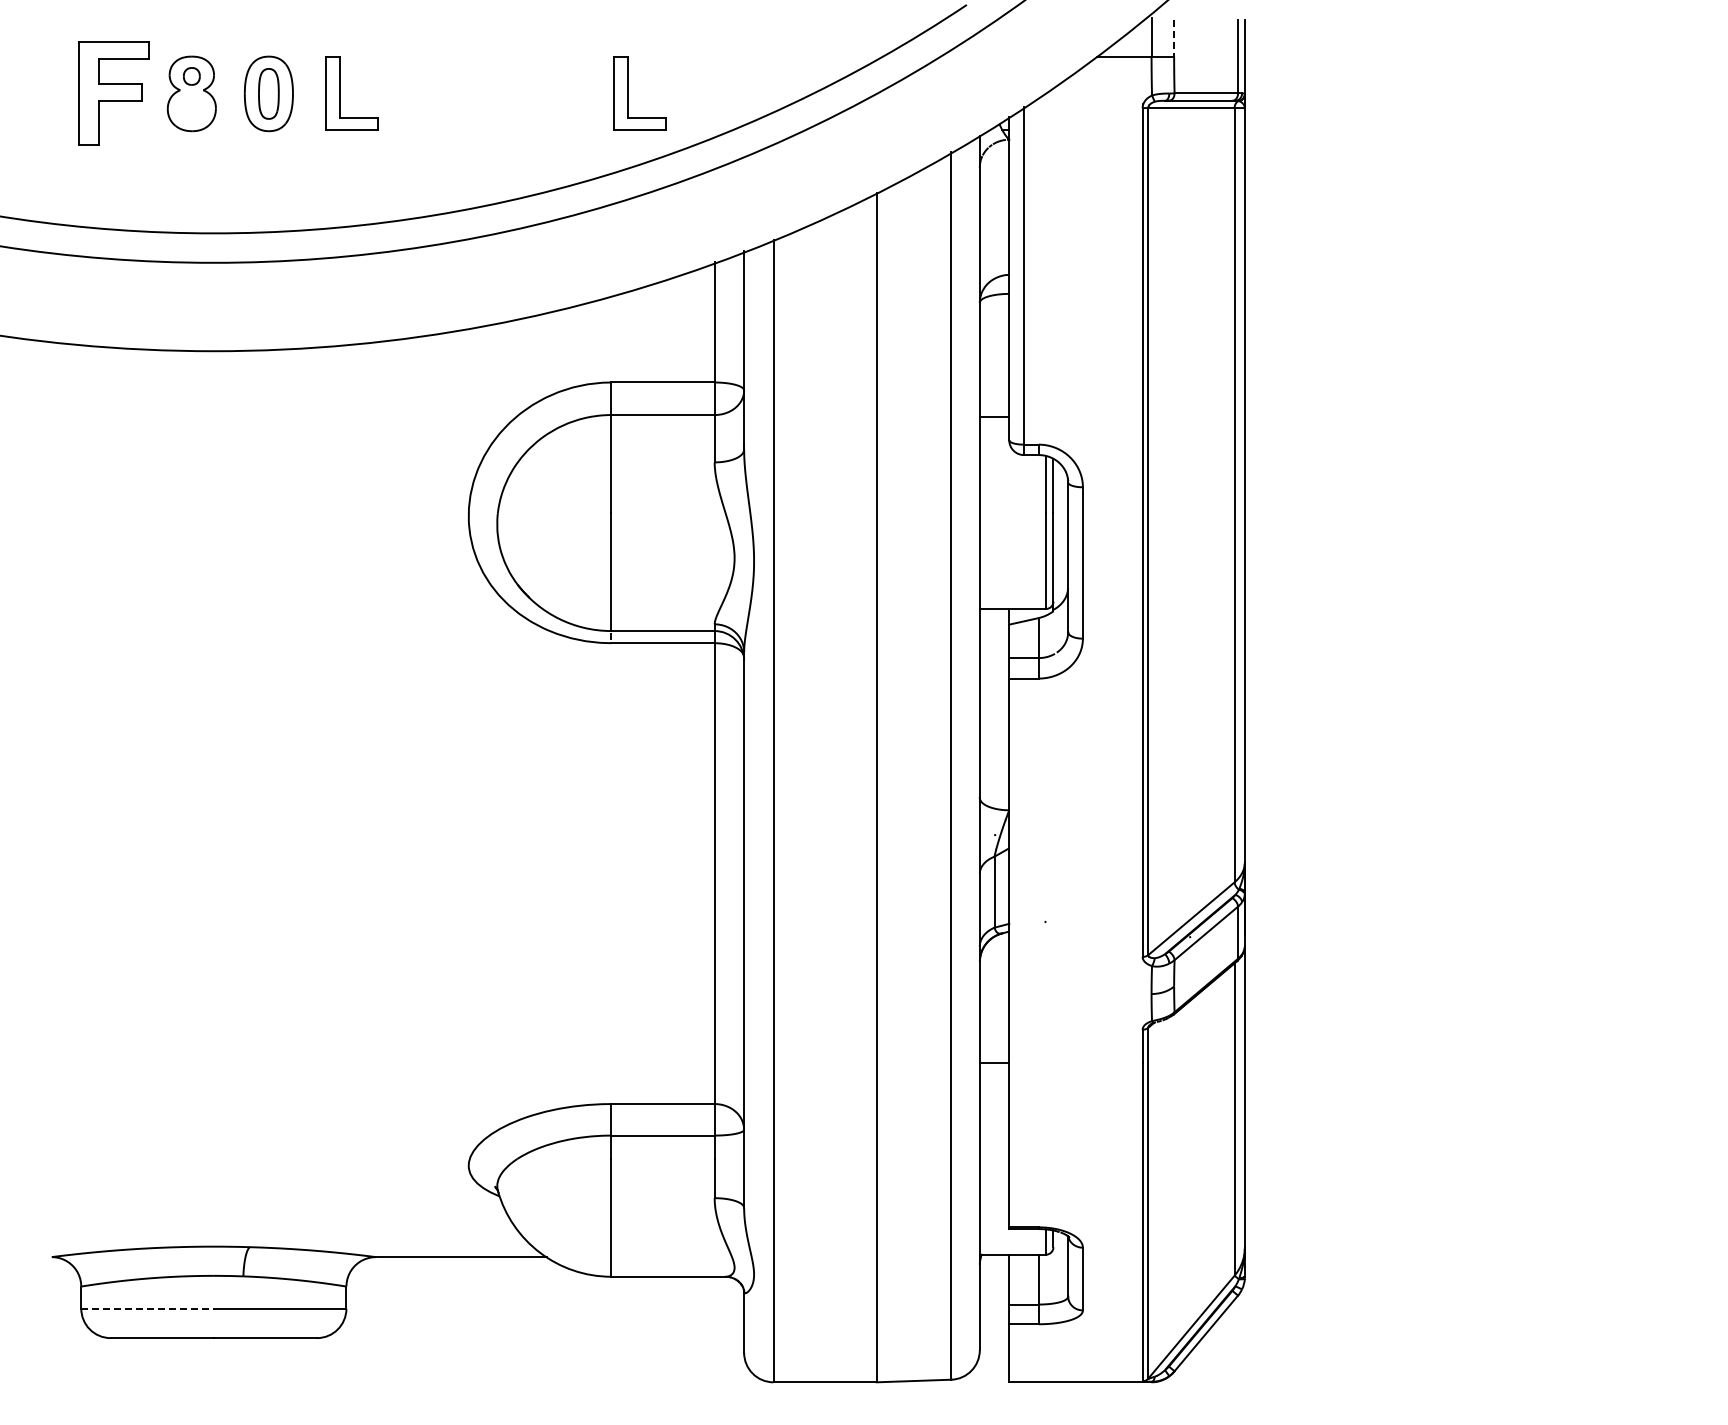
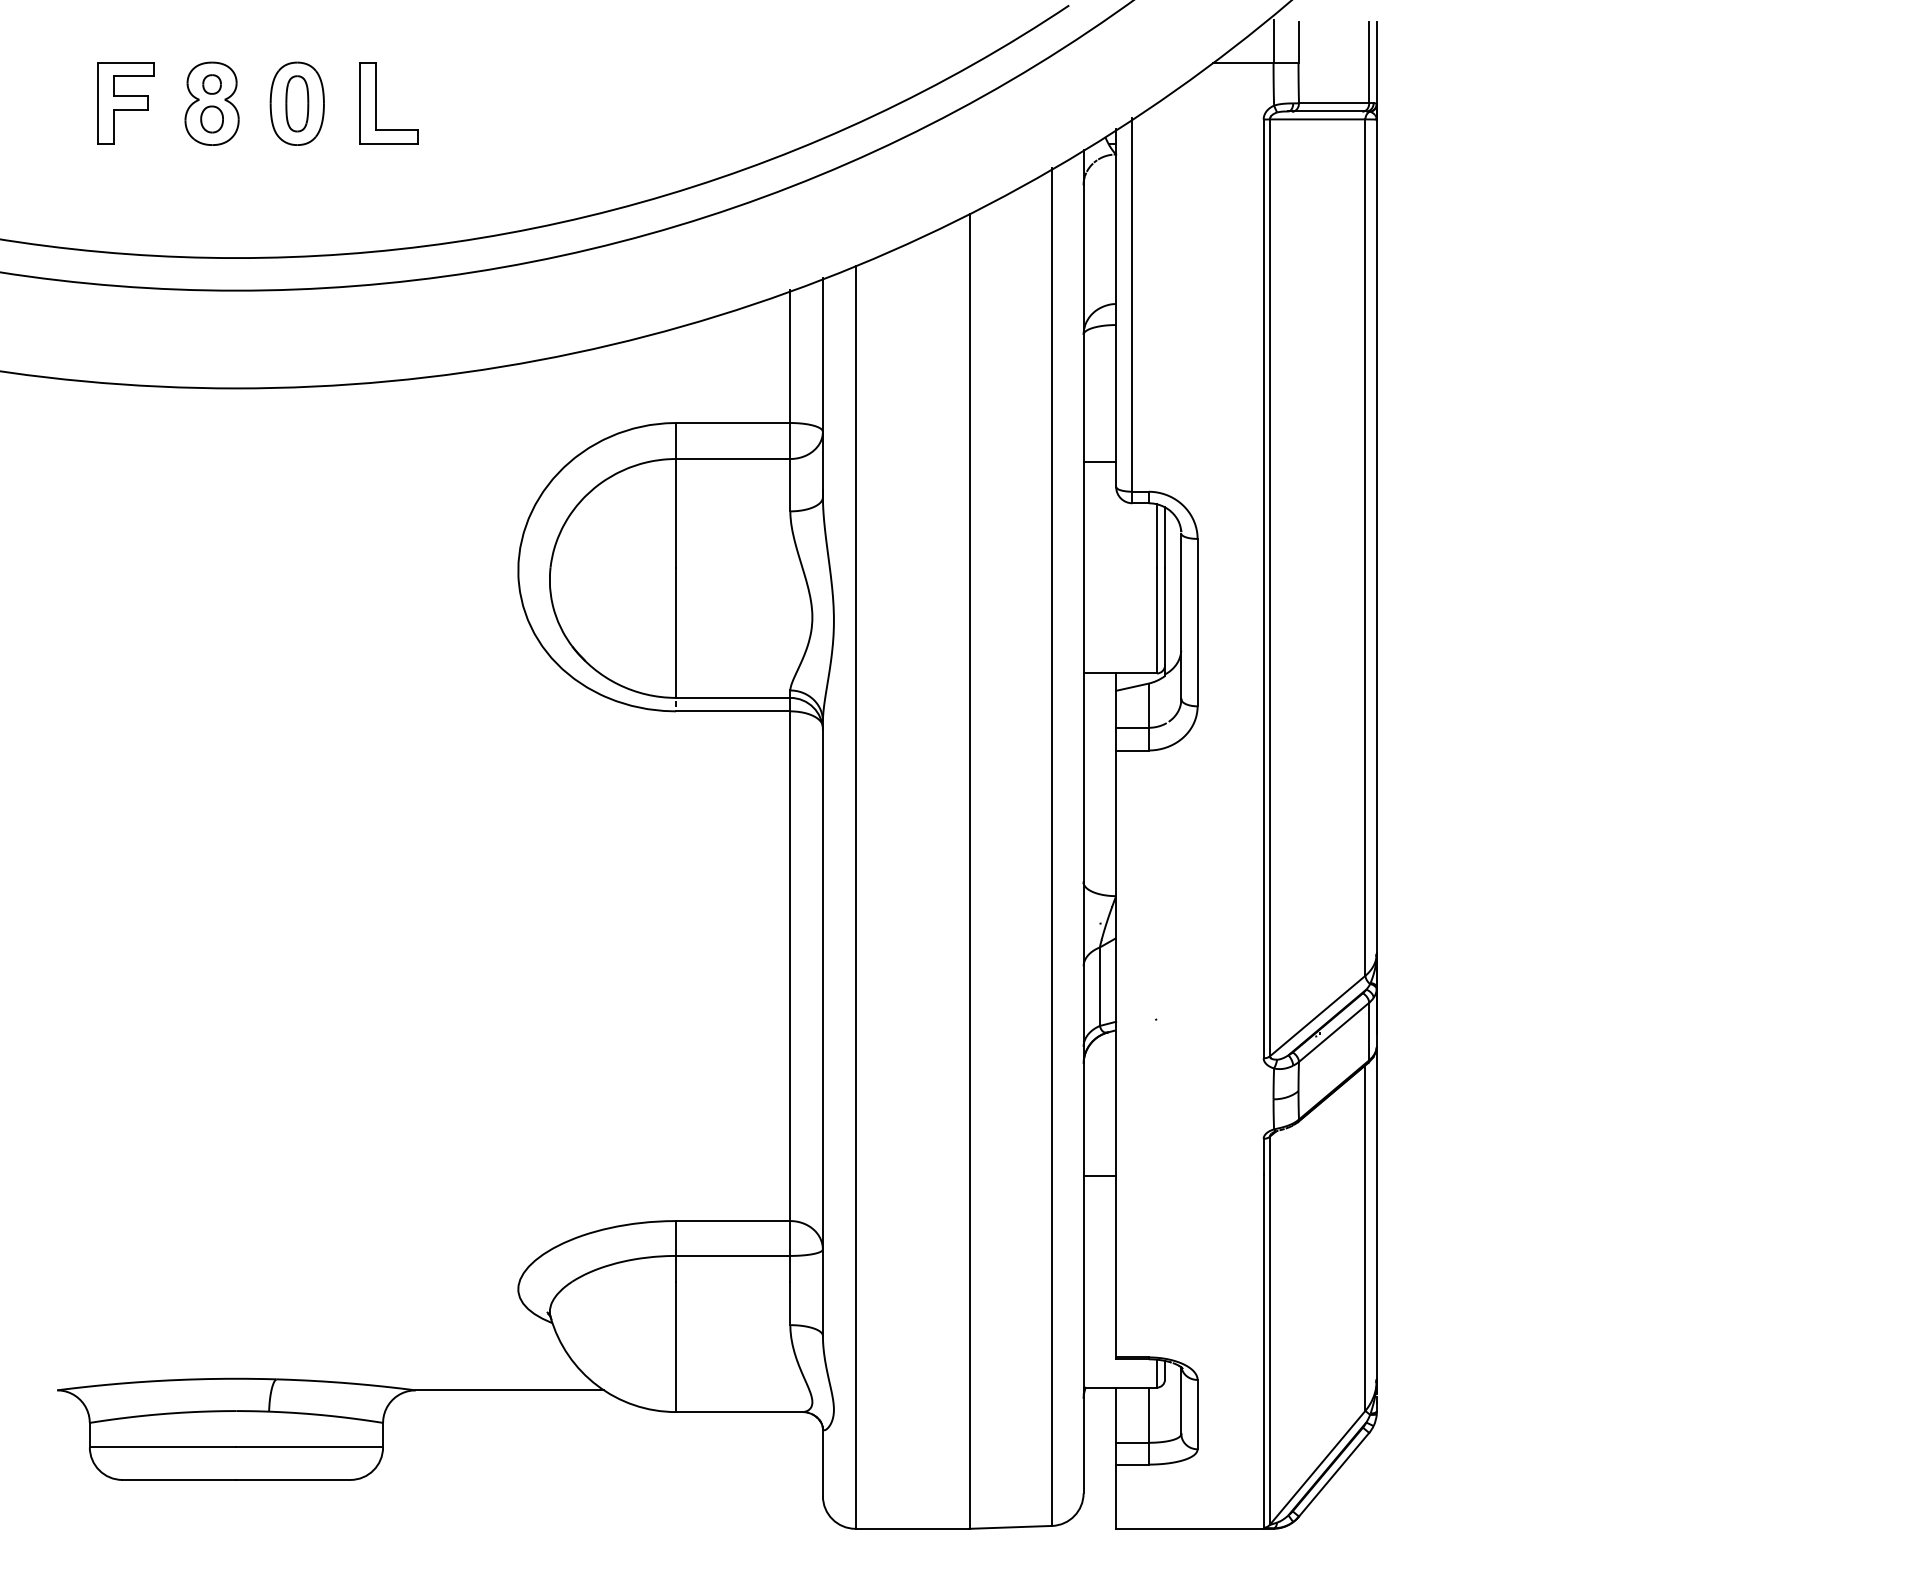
line: (1174, 38) -> (1298, 42), dashed -> solid
part: (113, 93) -> (125, 103), size x0.71
part: (628, 93) -> (695, 103), removed
part: (191, 107) -> (211, 118), added
line: (148, 1308) -> (164, 1447), dashed -> solid

